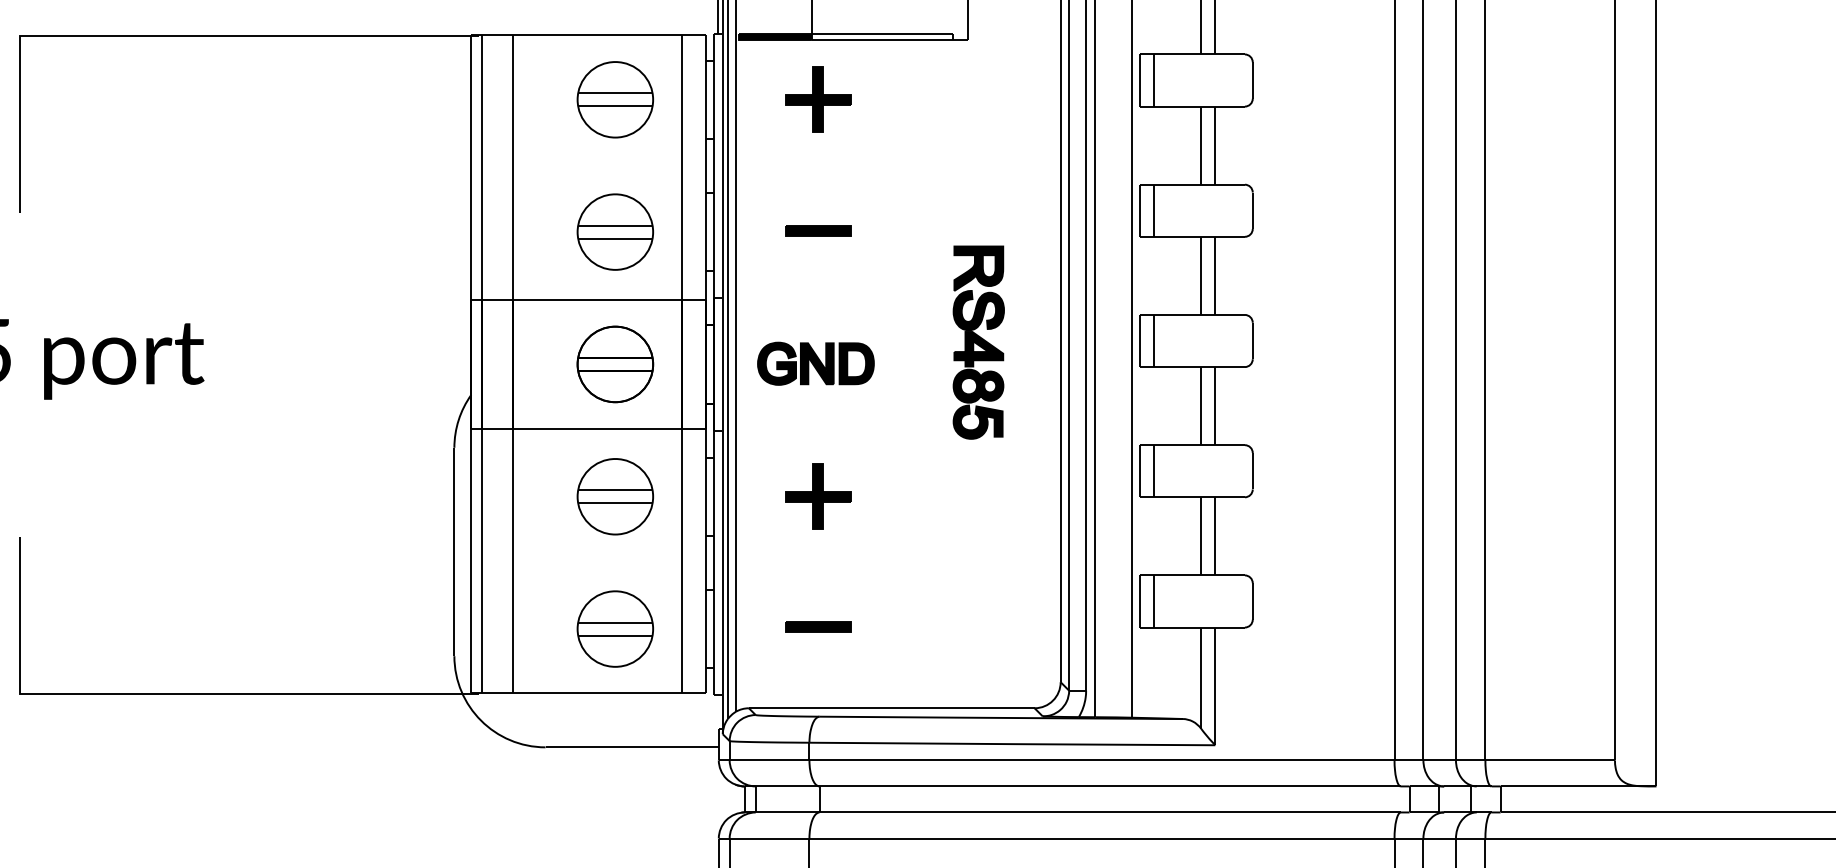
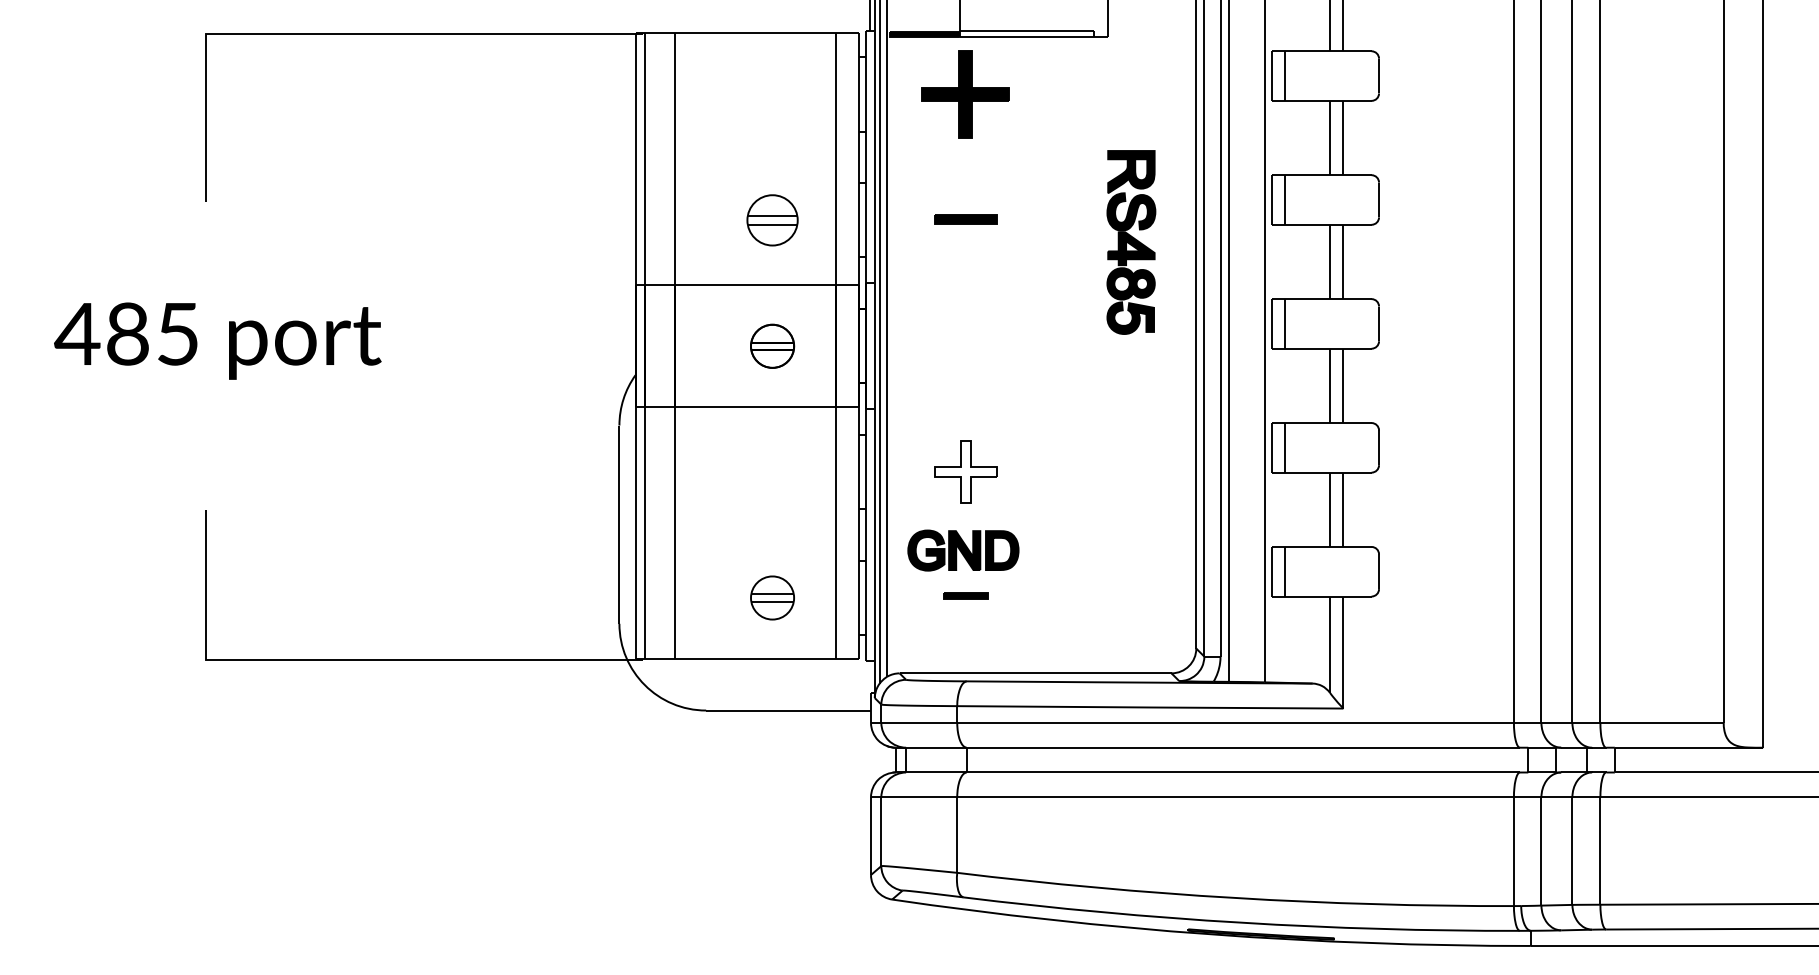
part: (818, 98) -> (965, 93), size x1.4
part: (615, 99) -> (772, 94), removed
part: (615, 232) -> (772, 220), size x0.7
part: (978, 342) -> (1131, 242), moved
part: (816, 363) -> (963, 550), moved
part: (615, 364) -> (772, 346), size x0.6
part: (615, 496) -> (772, 471), removed
fill: (818, 497) -> (965, 472), removed
part: (818, 626) -> (965, 595), size x0.7
part: (615, 628) -> (772, 597), size x0.6

